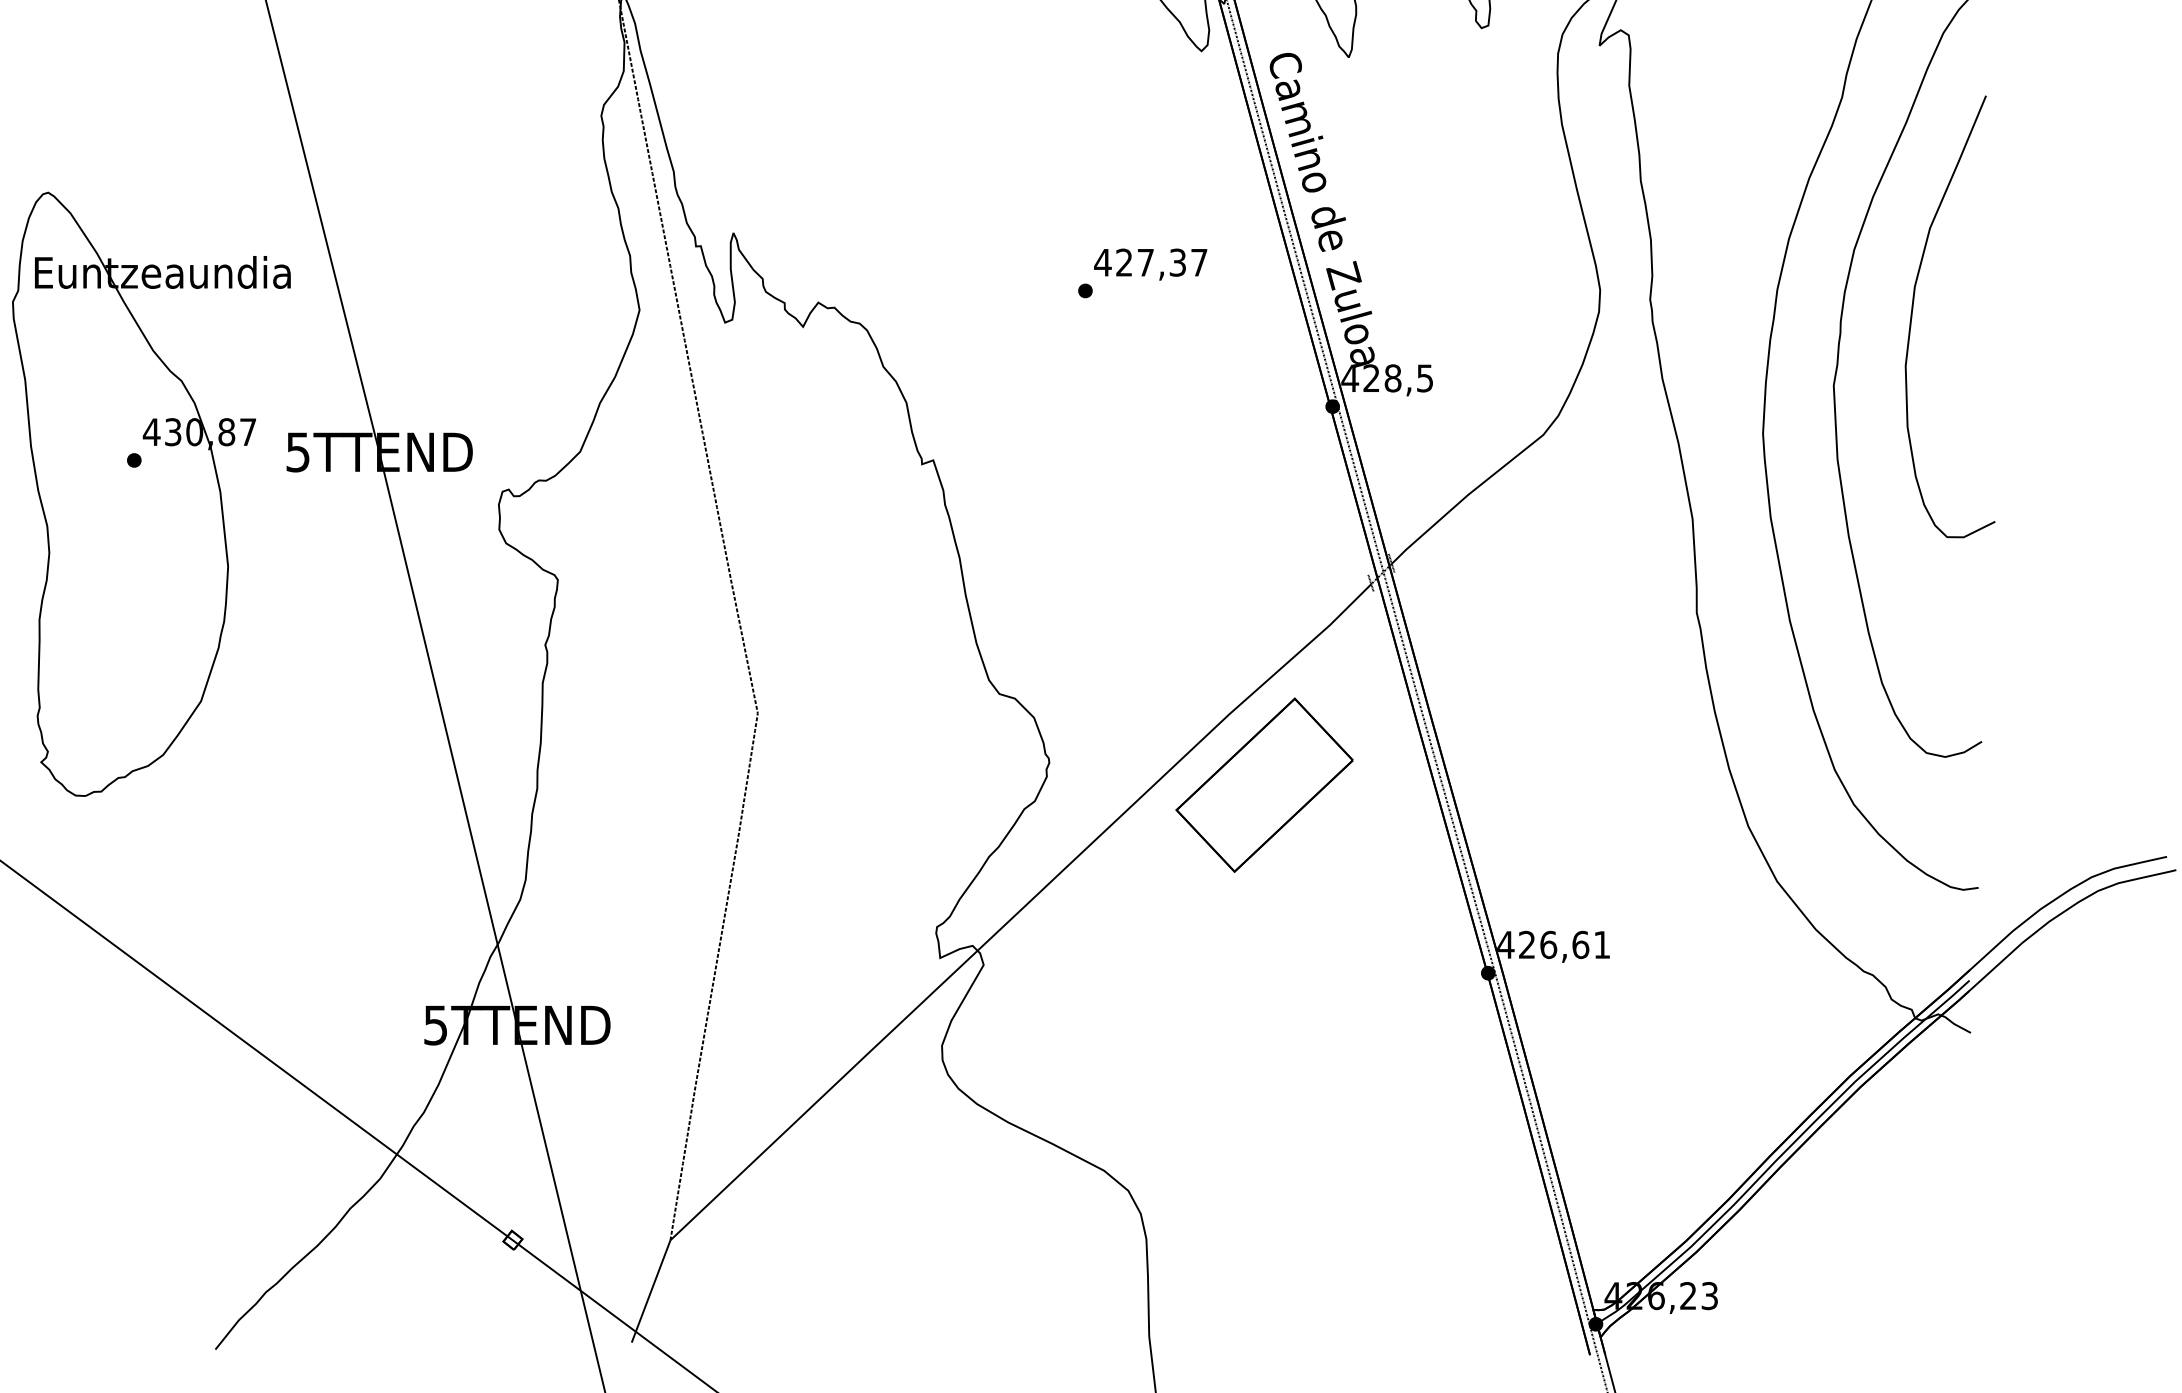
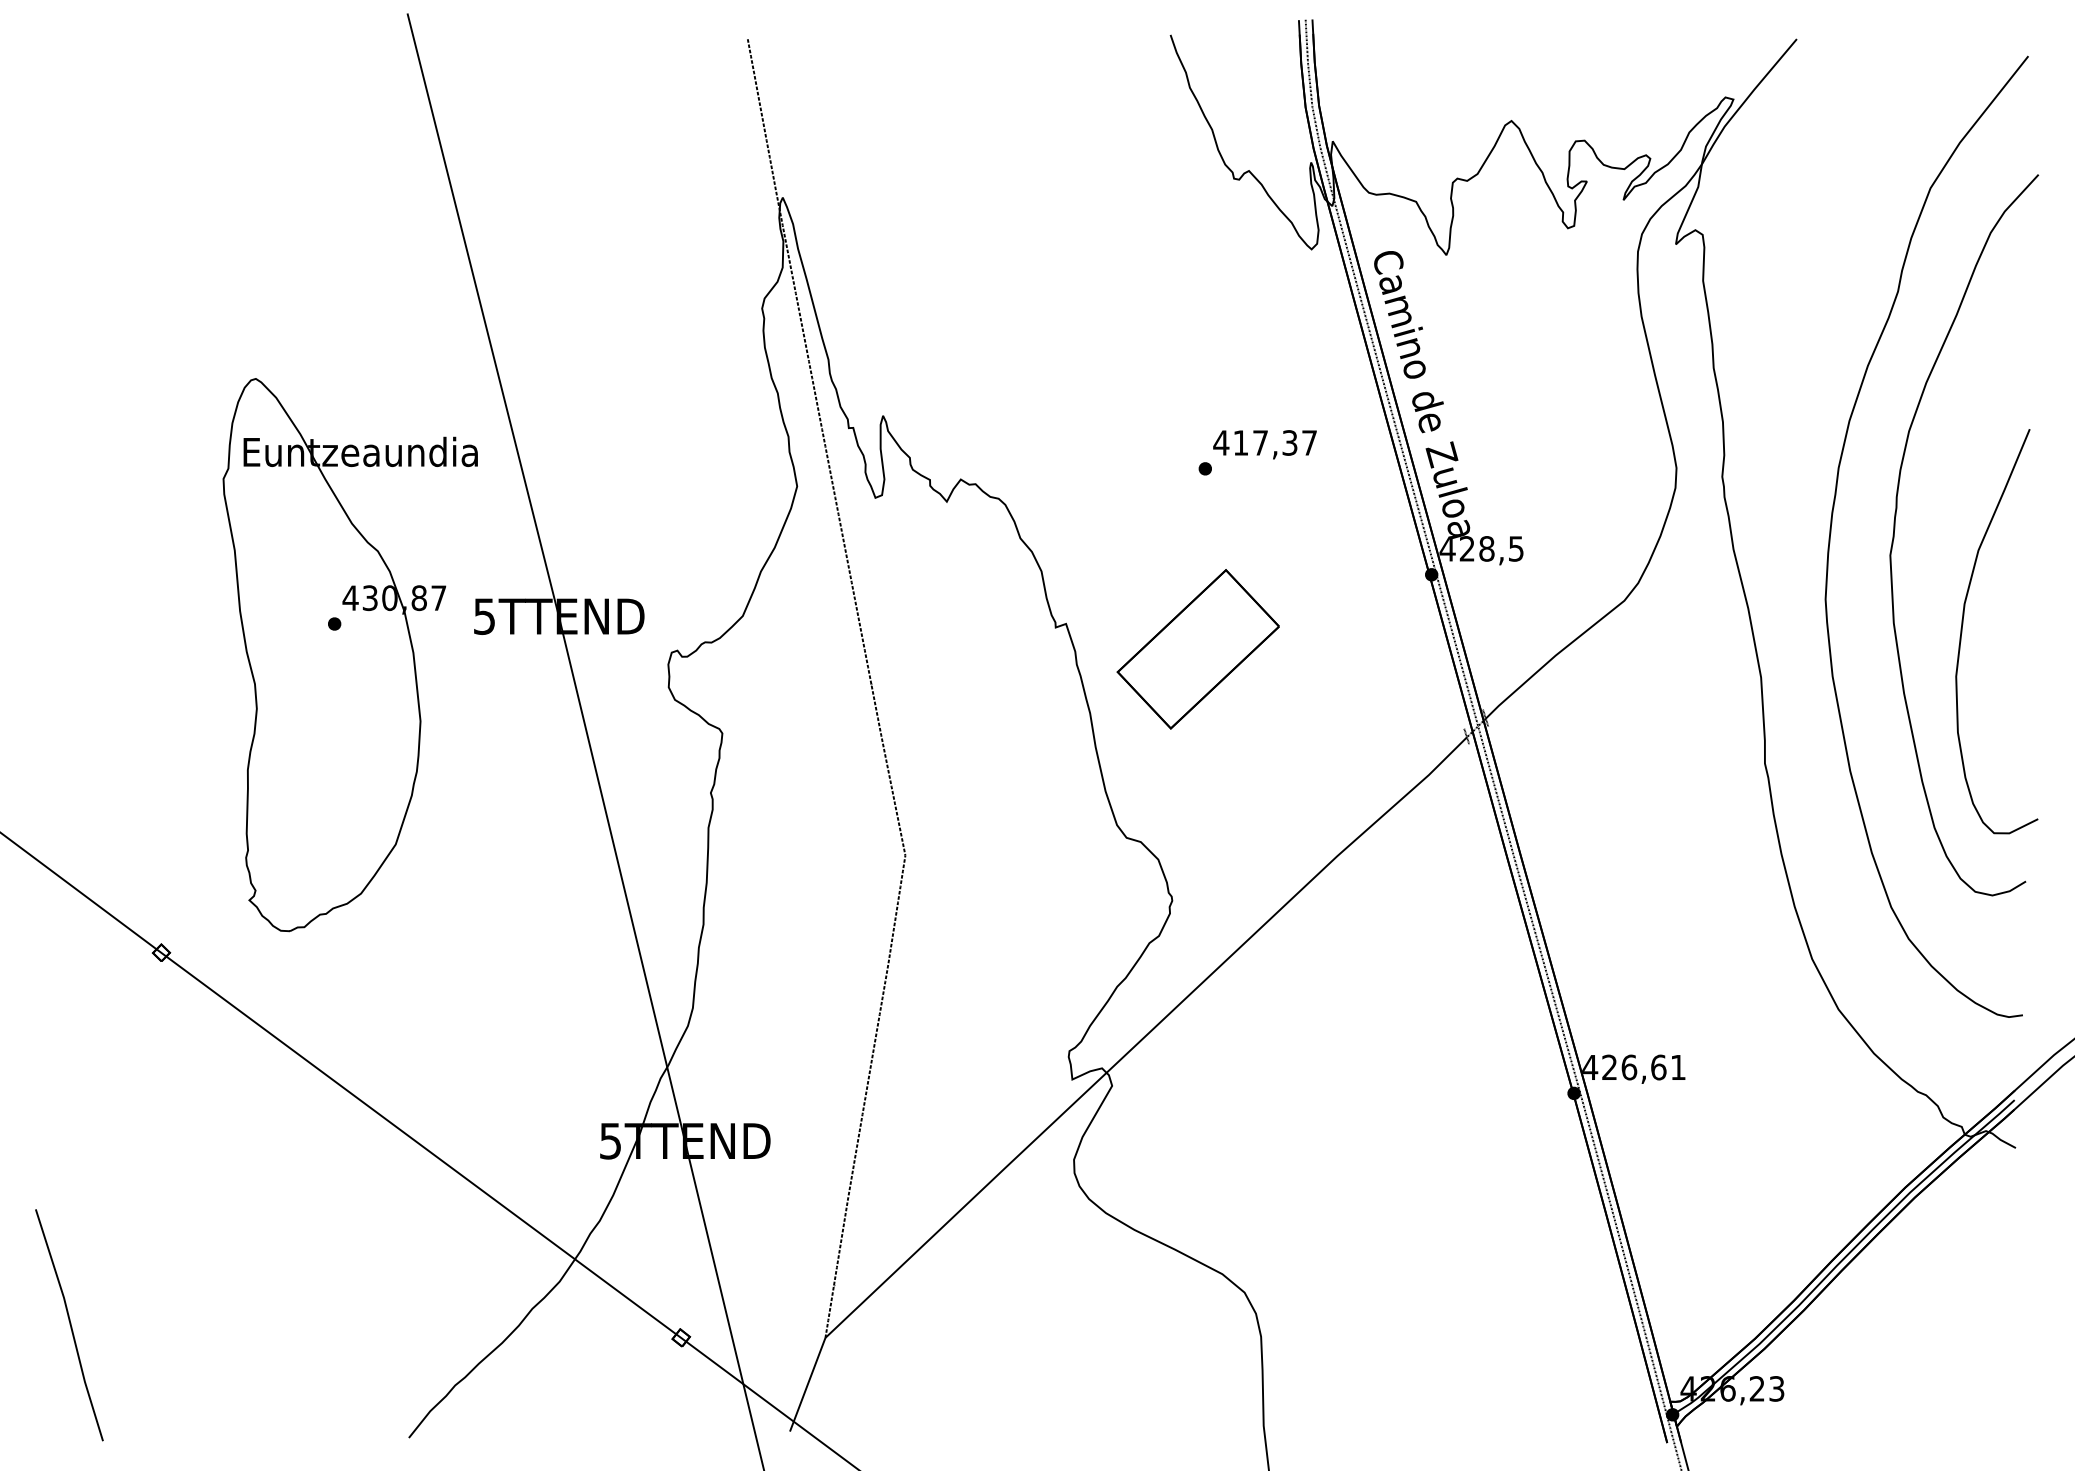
text: (1123, 262) -> (1240, 442), 427,37 -> 417,37
part: (1913, 309) -> (1963, 624), moved
part: (1263, 785) -> (1197, 649), moved

